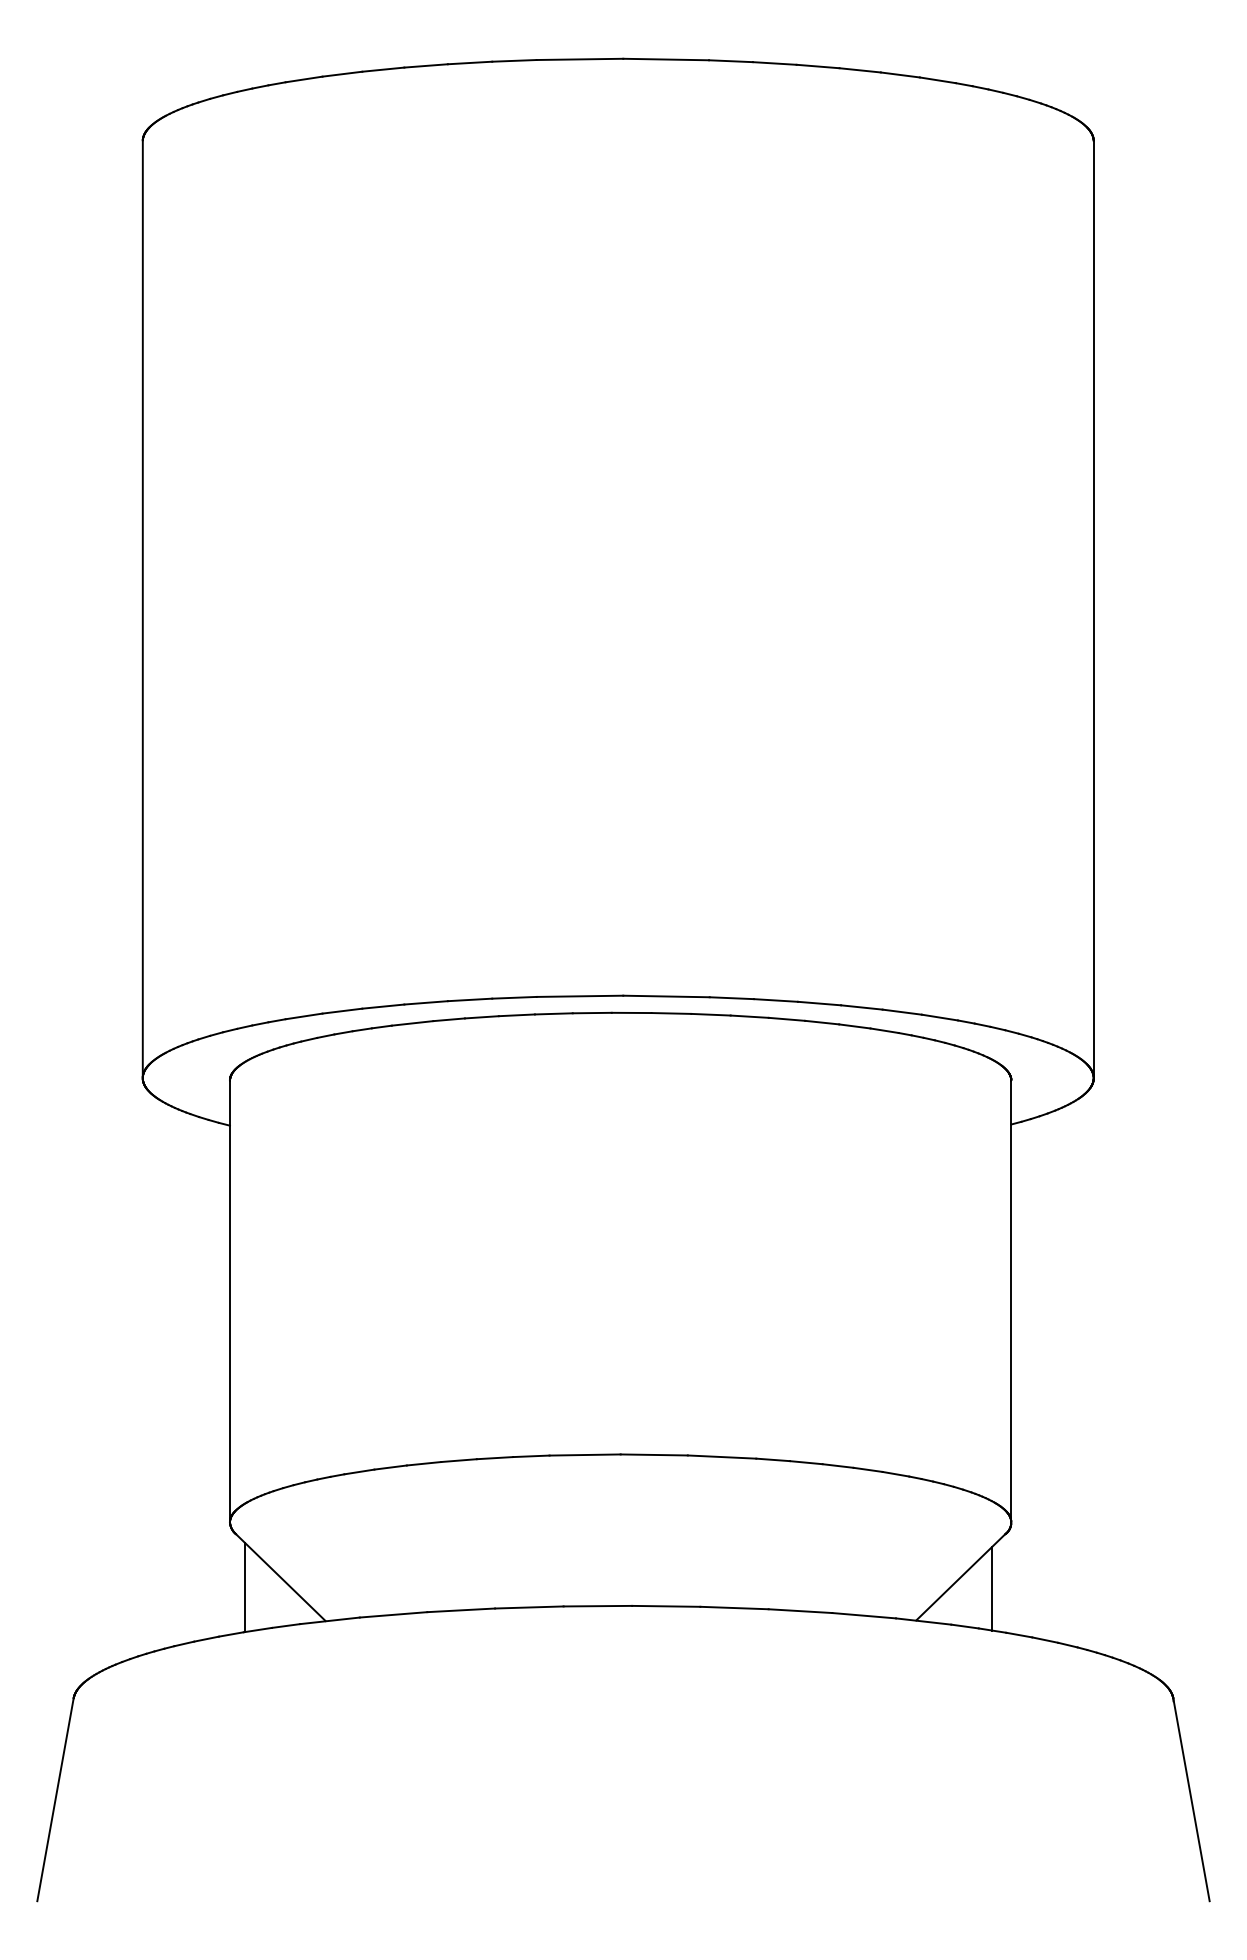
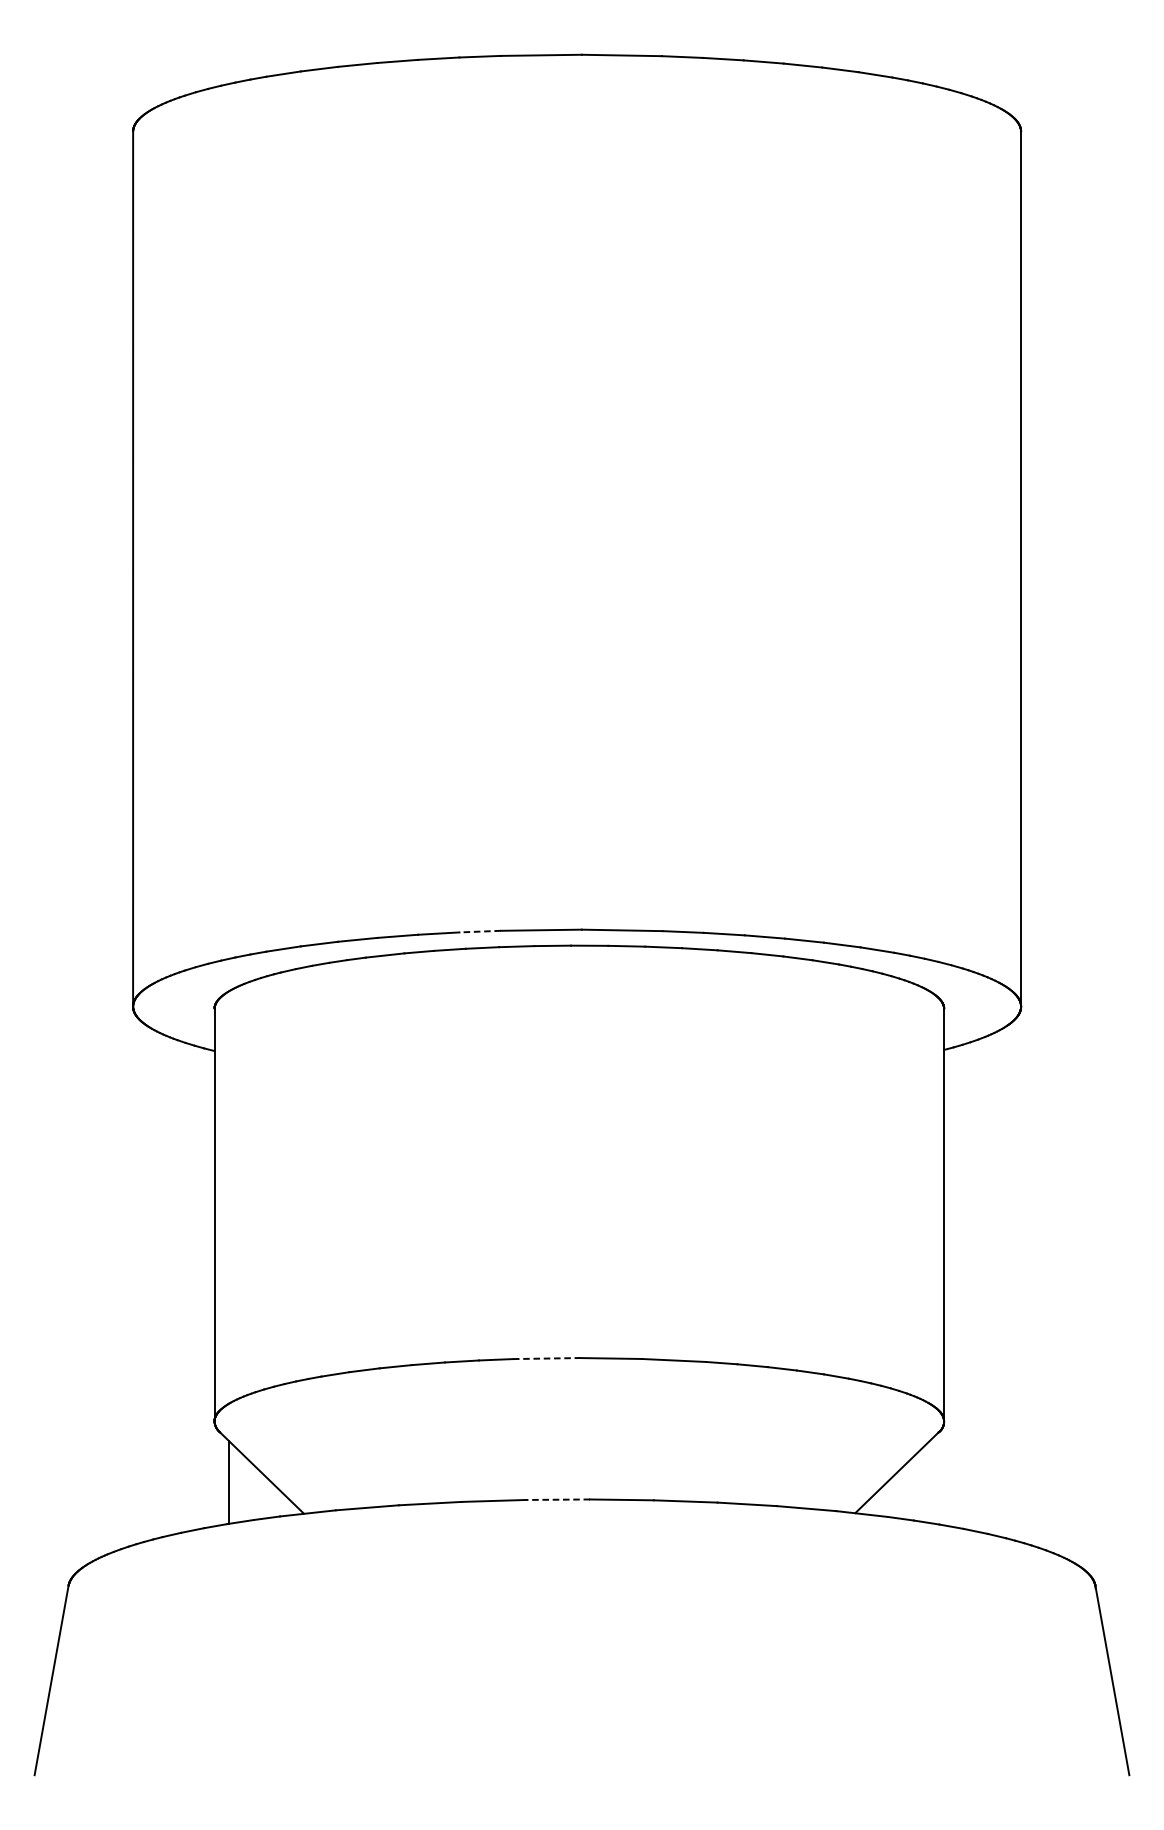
line: (513, 997) -> (479, 931), solid -> dashed
line: (585, 1455) -> (546, 1359), solid -> dashed
line: (992, 1588) -> (926, 1483), removed
line: (597, 1606) -> (557, 1500), solid -> dashed

